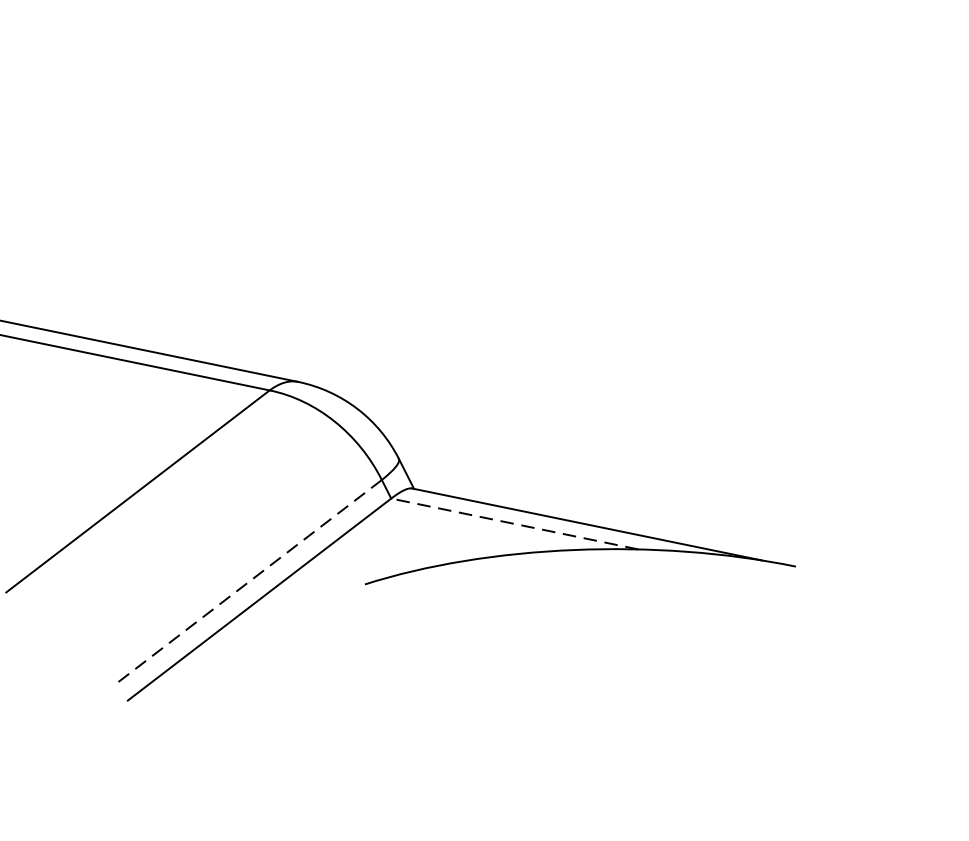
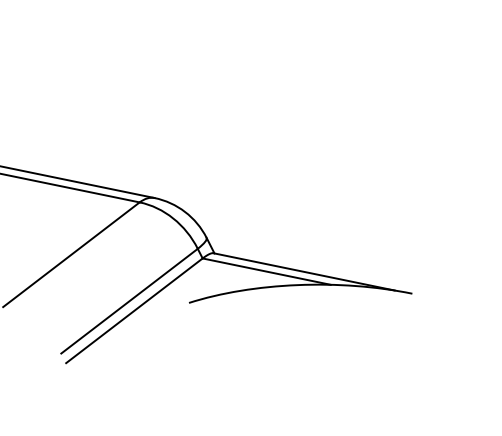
line: (514, 523) -> (266, 271), dashed -> solid
line: (250, 581) -> (129, 301), dashed -> solid

